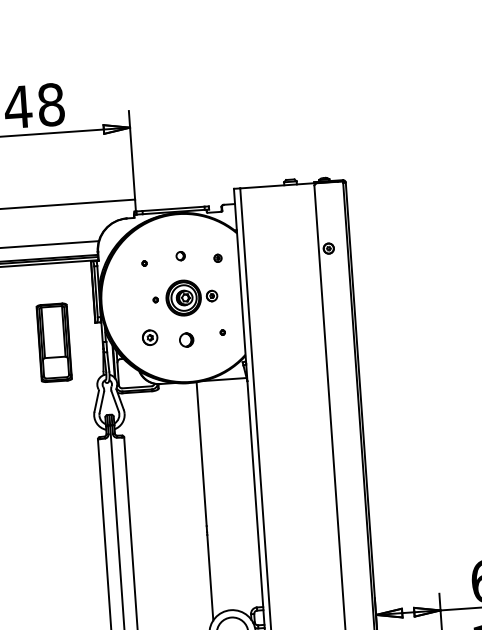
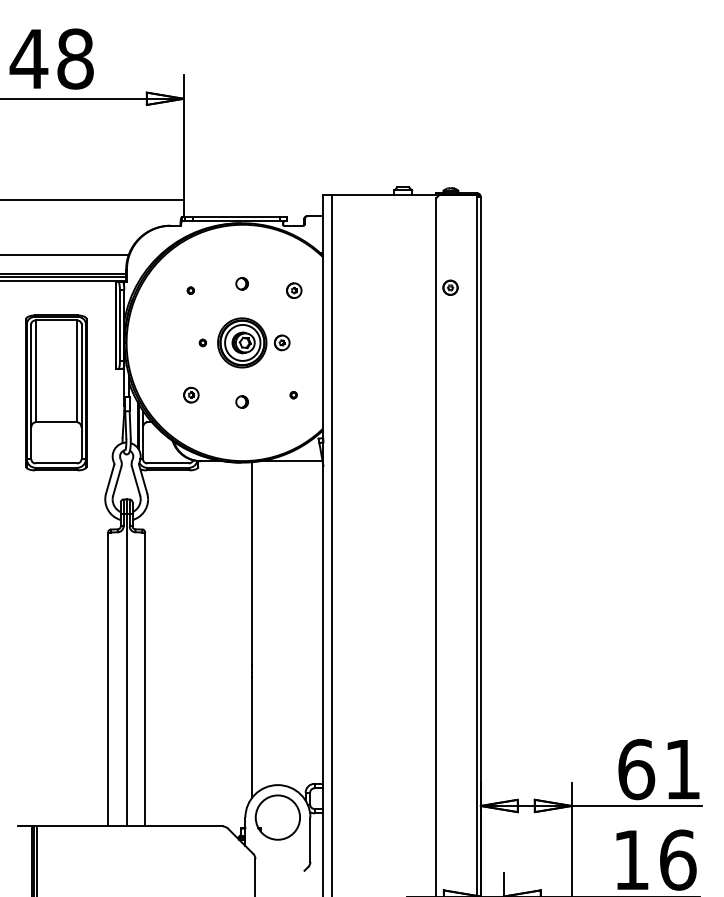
part: (218, 258) -> (294, 290), size x1.43
part: (150, 337) -> (191, 394), size x0.71
circle: (186, 339) -> (241, 401), size x0.62
part: (54, 342) -> (56, 392), size x1.43

